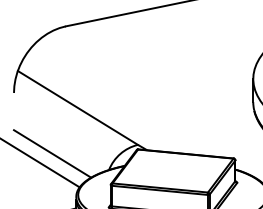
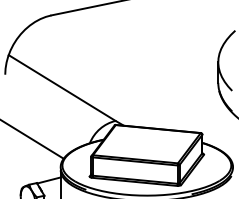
line: (52, 153) -> (39, 128), removed

